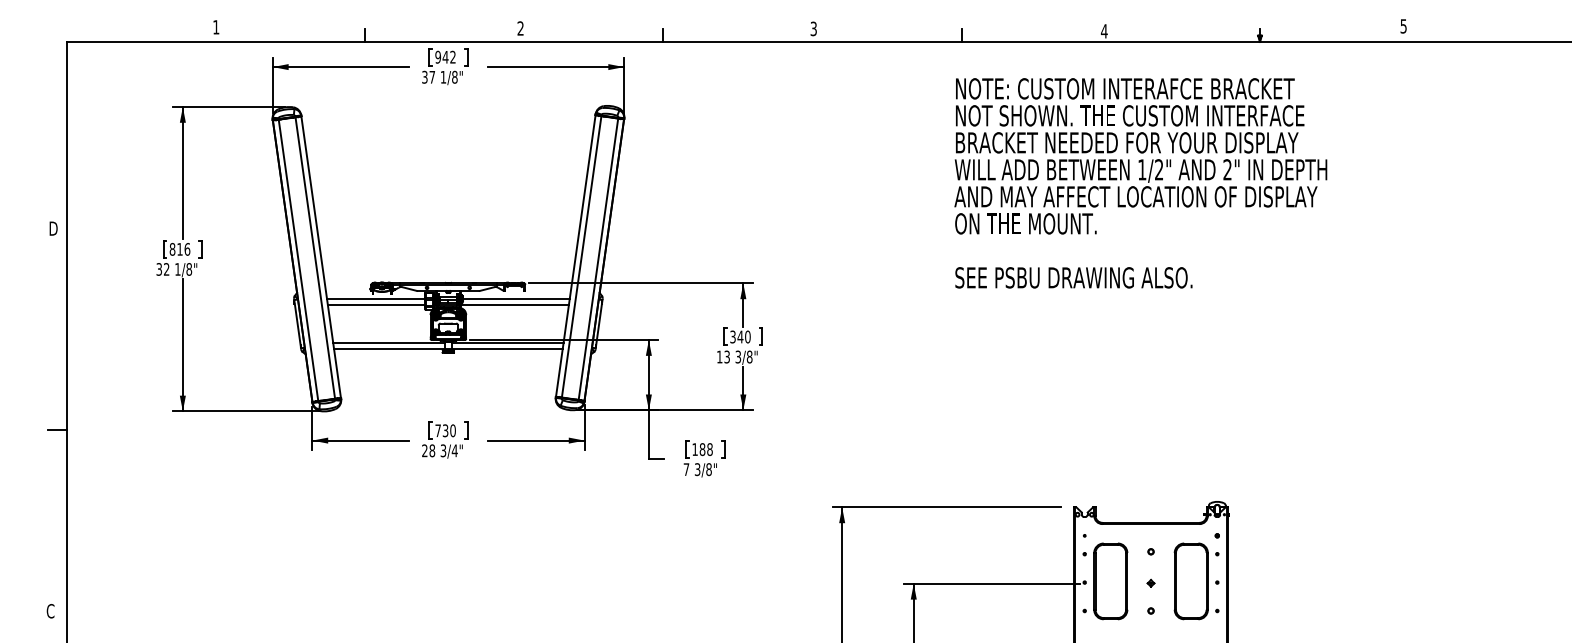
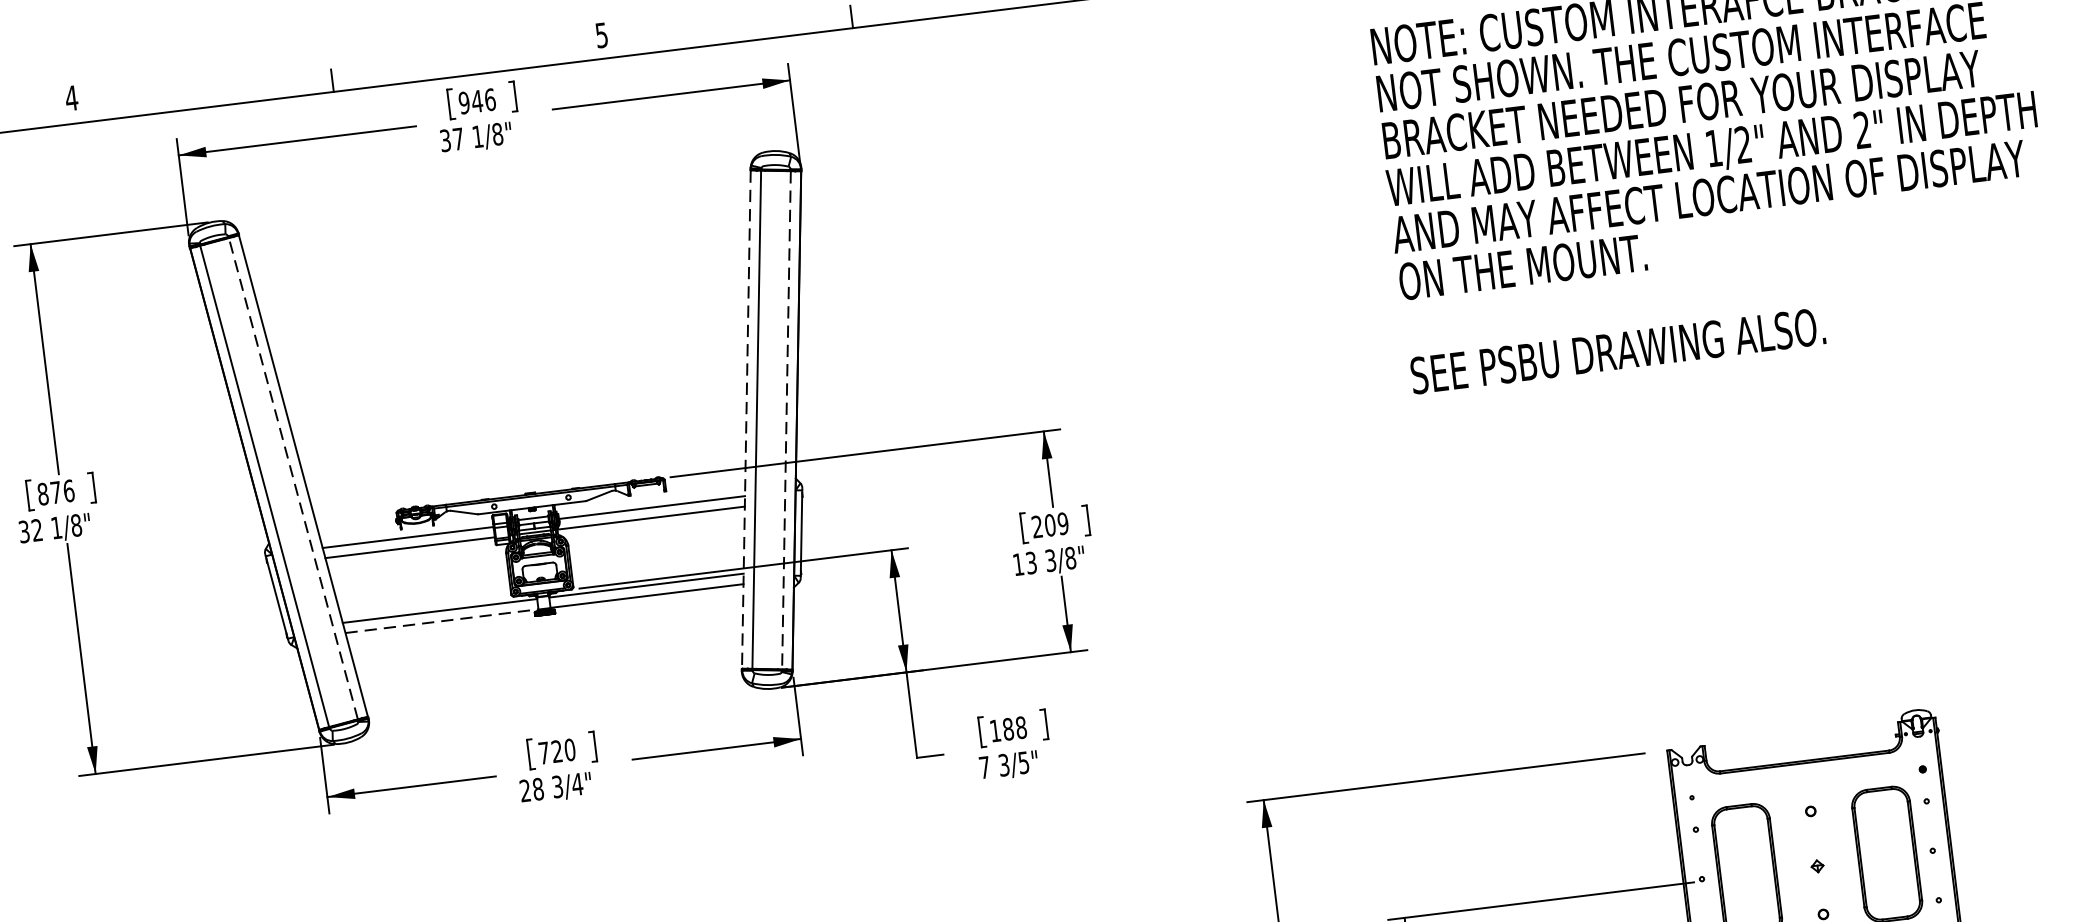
text: (215, 27) -> (70, 98), 1 -> 4
text: (520, 28) -> (601, 35), 2 -> 5
text: (452, 56) -> (489, 98), 942 -> 946
text: (179, 249) -> (55, 492), 816 -> 876
line: (575, 256) -> (745, 420), solid -> dashed
line: (315, 257) -> (293, 477), solid -> dashed
line: (598, 259) -> (786, 420), solid -> dashed
text: (740, 336) -> (1050, 524), 340 -> 209
line: (390, 349) -> (443, 621), solid -> dashed
text: (445, 431) -> (557, 752), 730 -> 720
text: (708, 469) -> (1022, 762), 3/8" -> 3/5"

